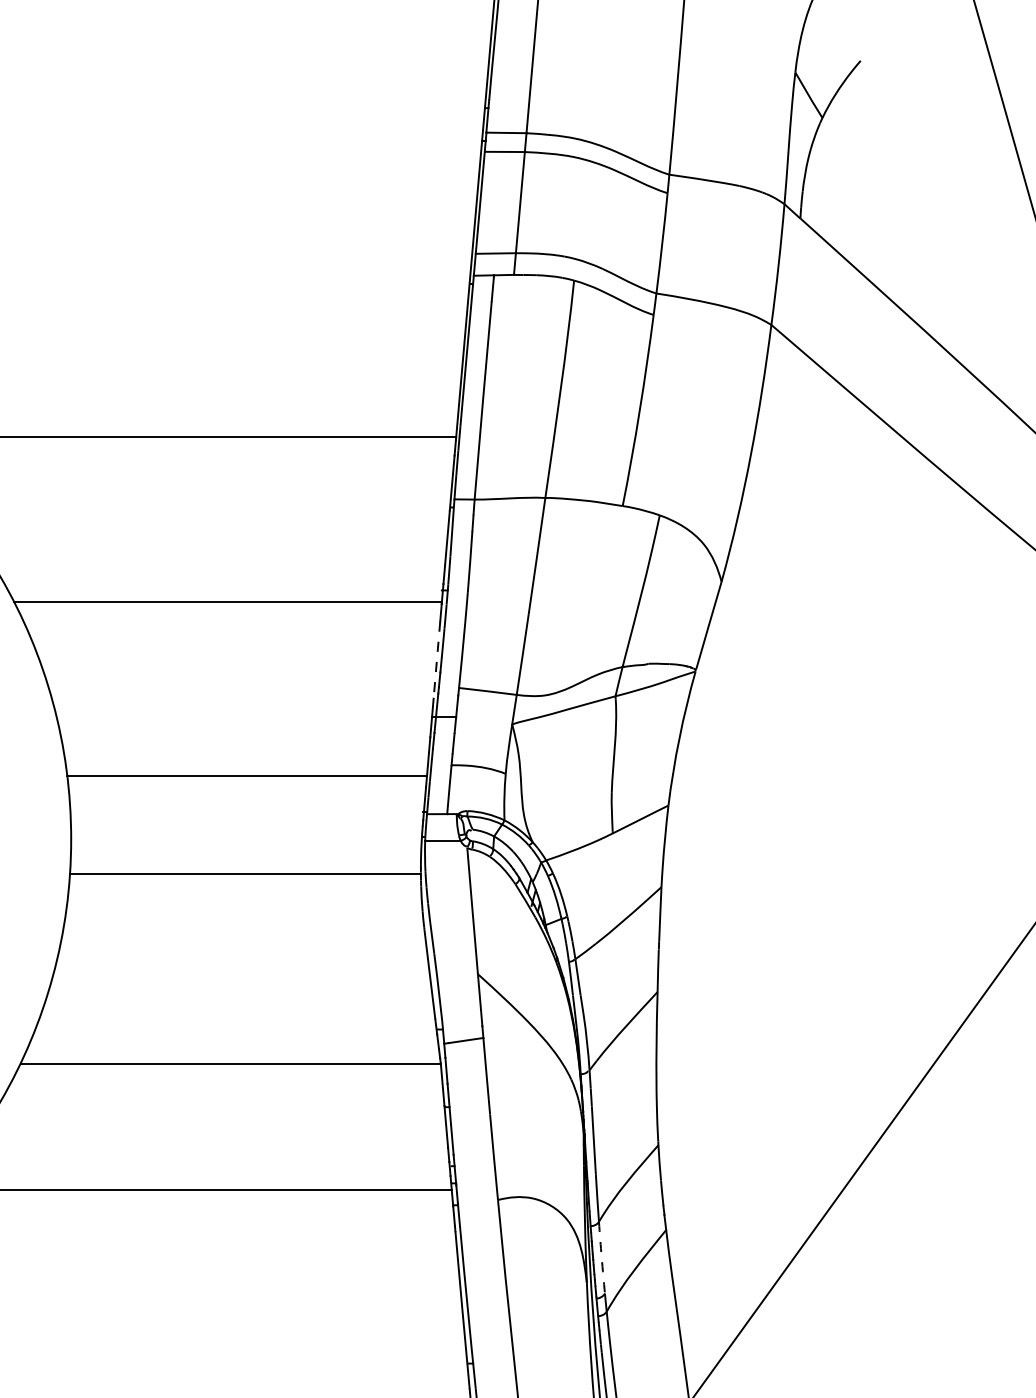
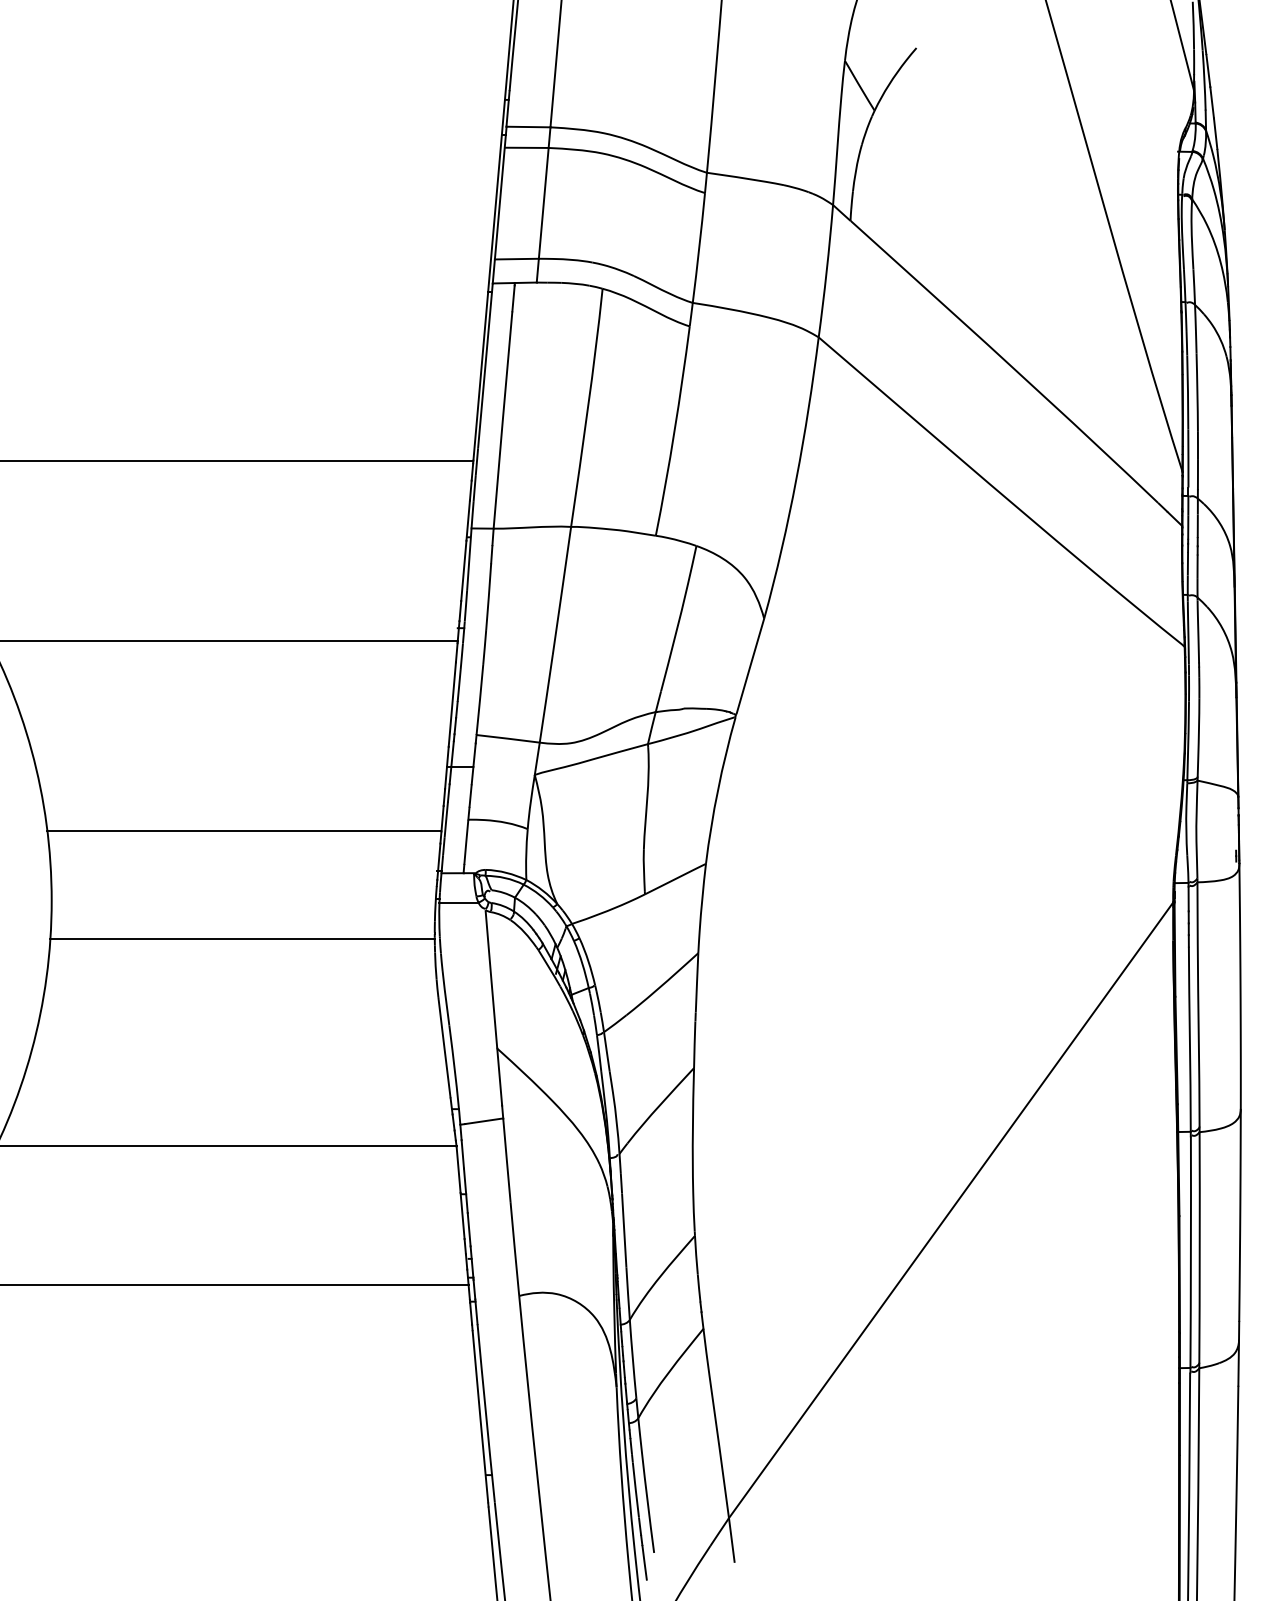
line: (437, 661) -> (452, 705), dashed -> solid
arc: (601, 1258) -> (632, 1359), dashed -> solid

